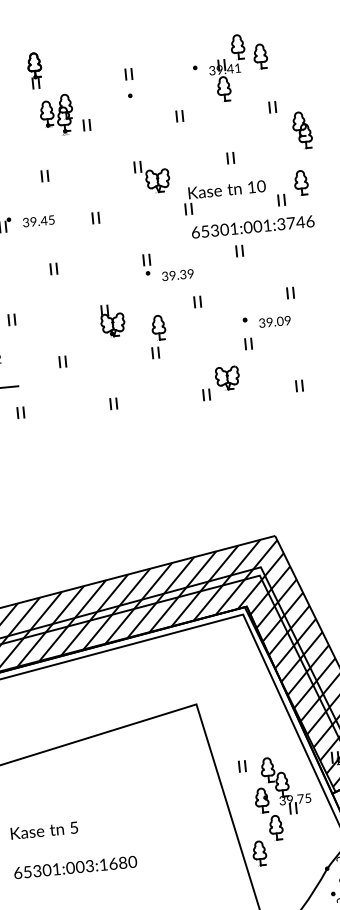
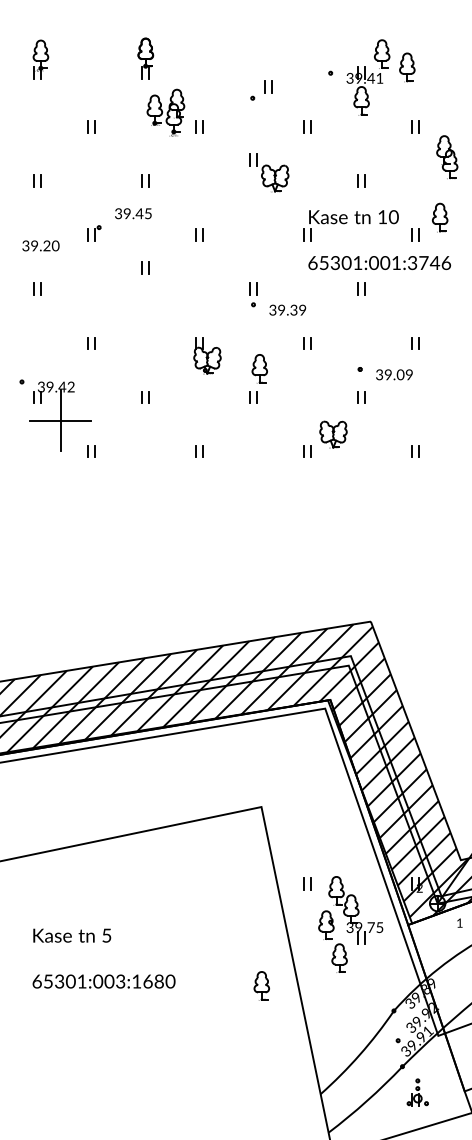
part: (128, 73) -> (268, 86), moved
part: (152, 176) -> (269, 172), moved
text: (38, 221) -> (133, 213), moved
part: (53, 268) -> (145, 267), moved
part: (259, 853) -> (261, 985), moved

